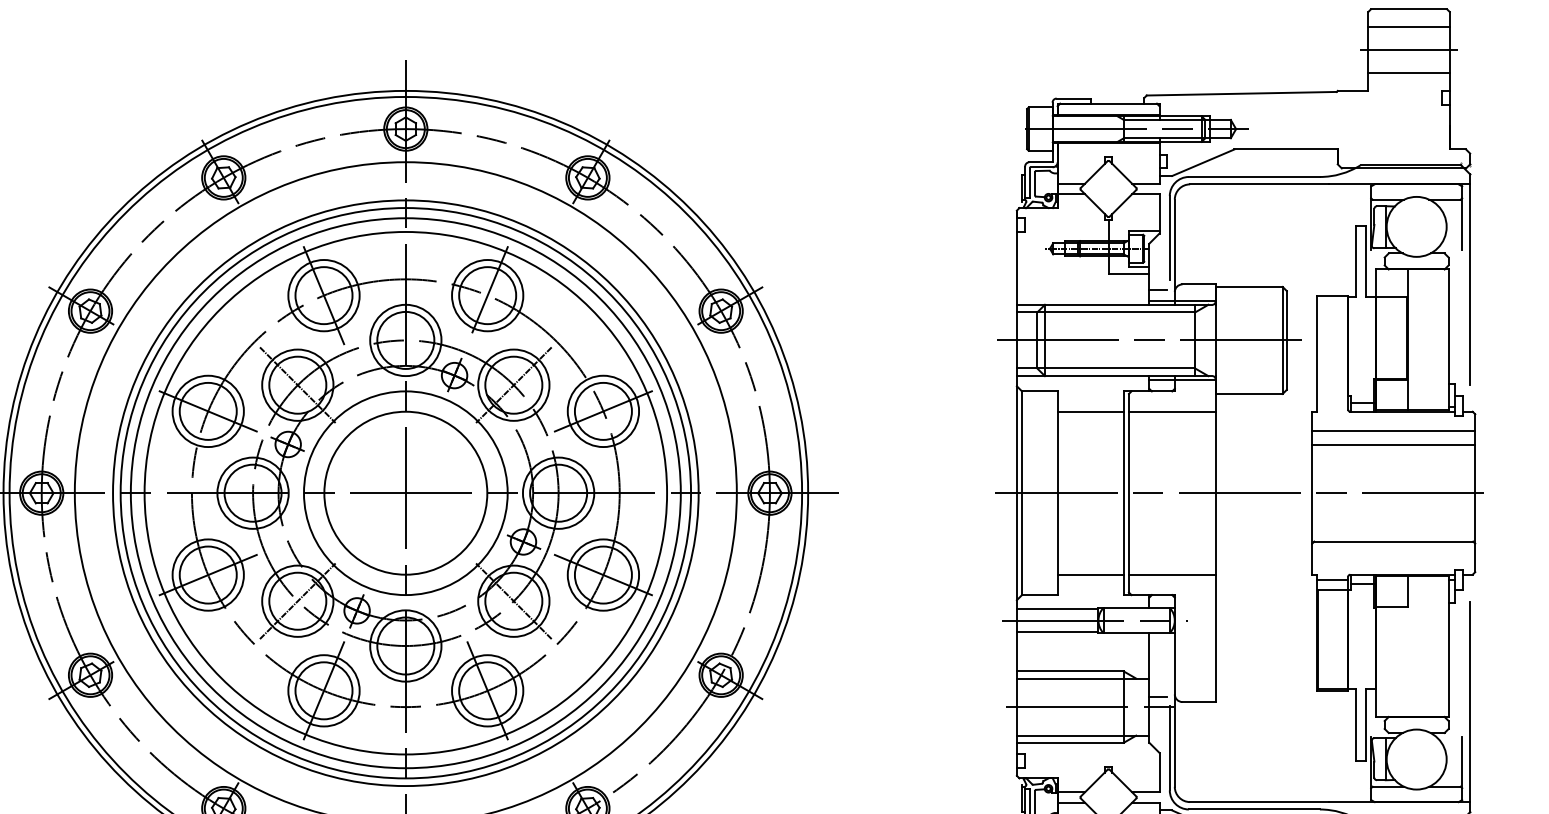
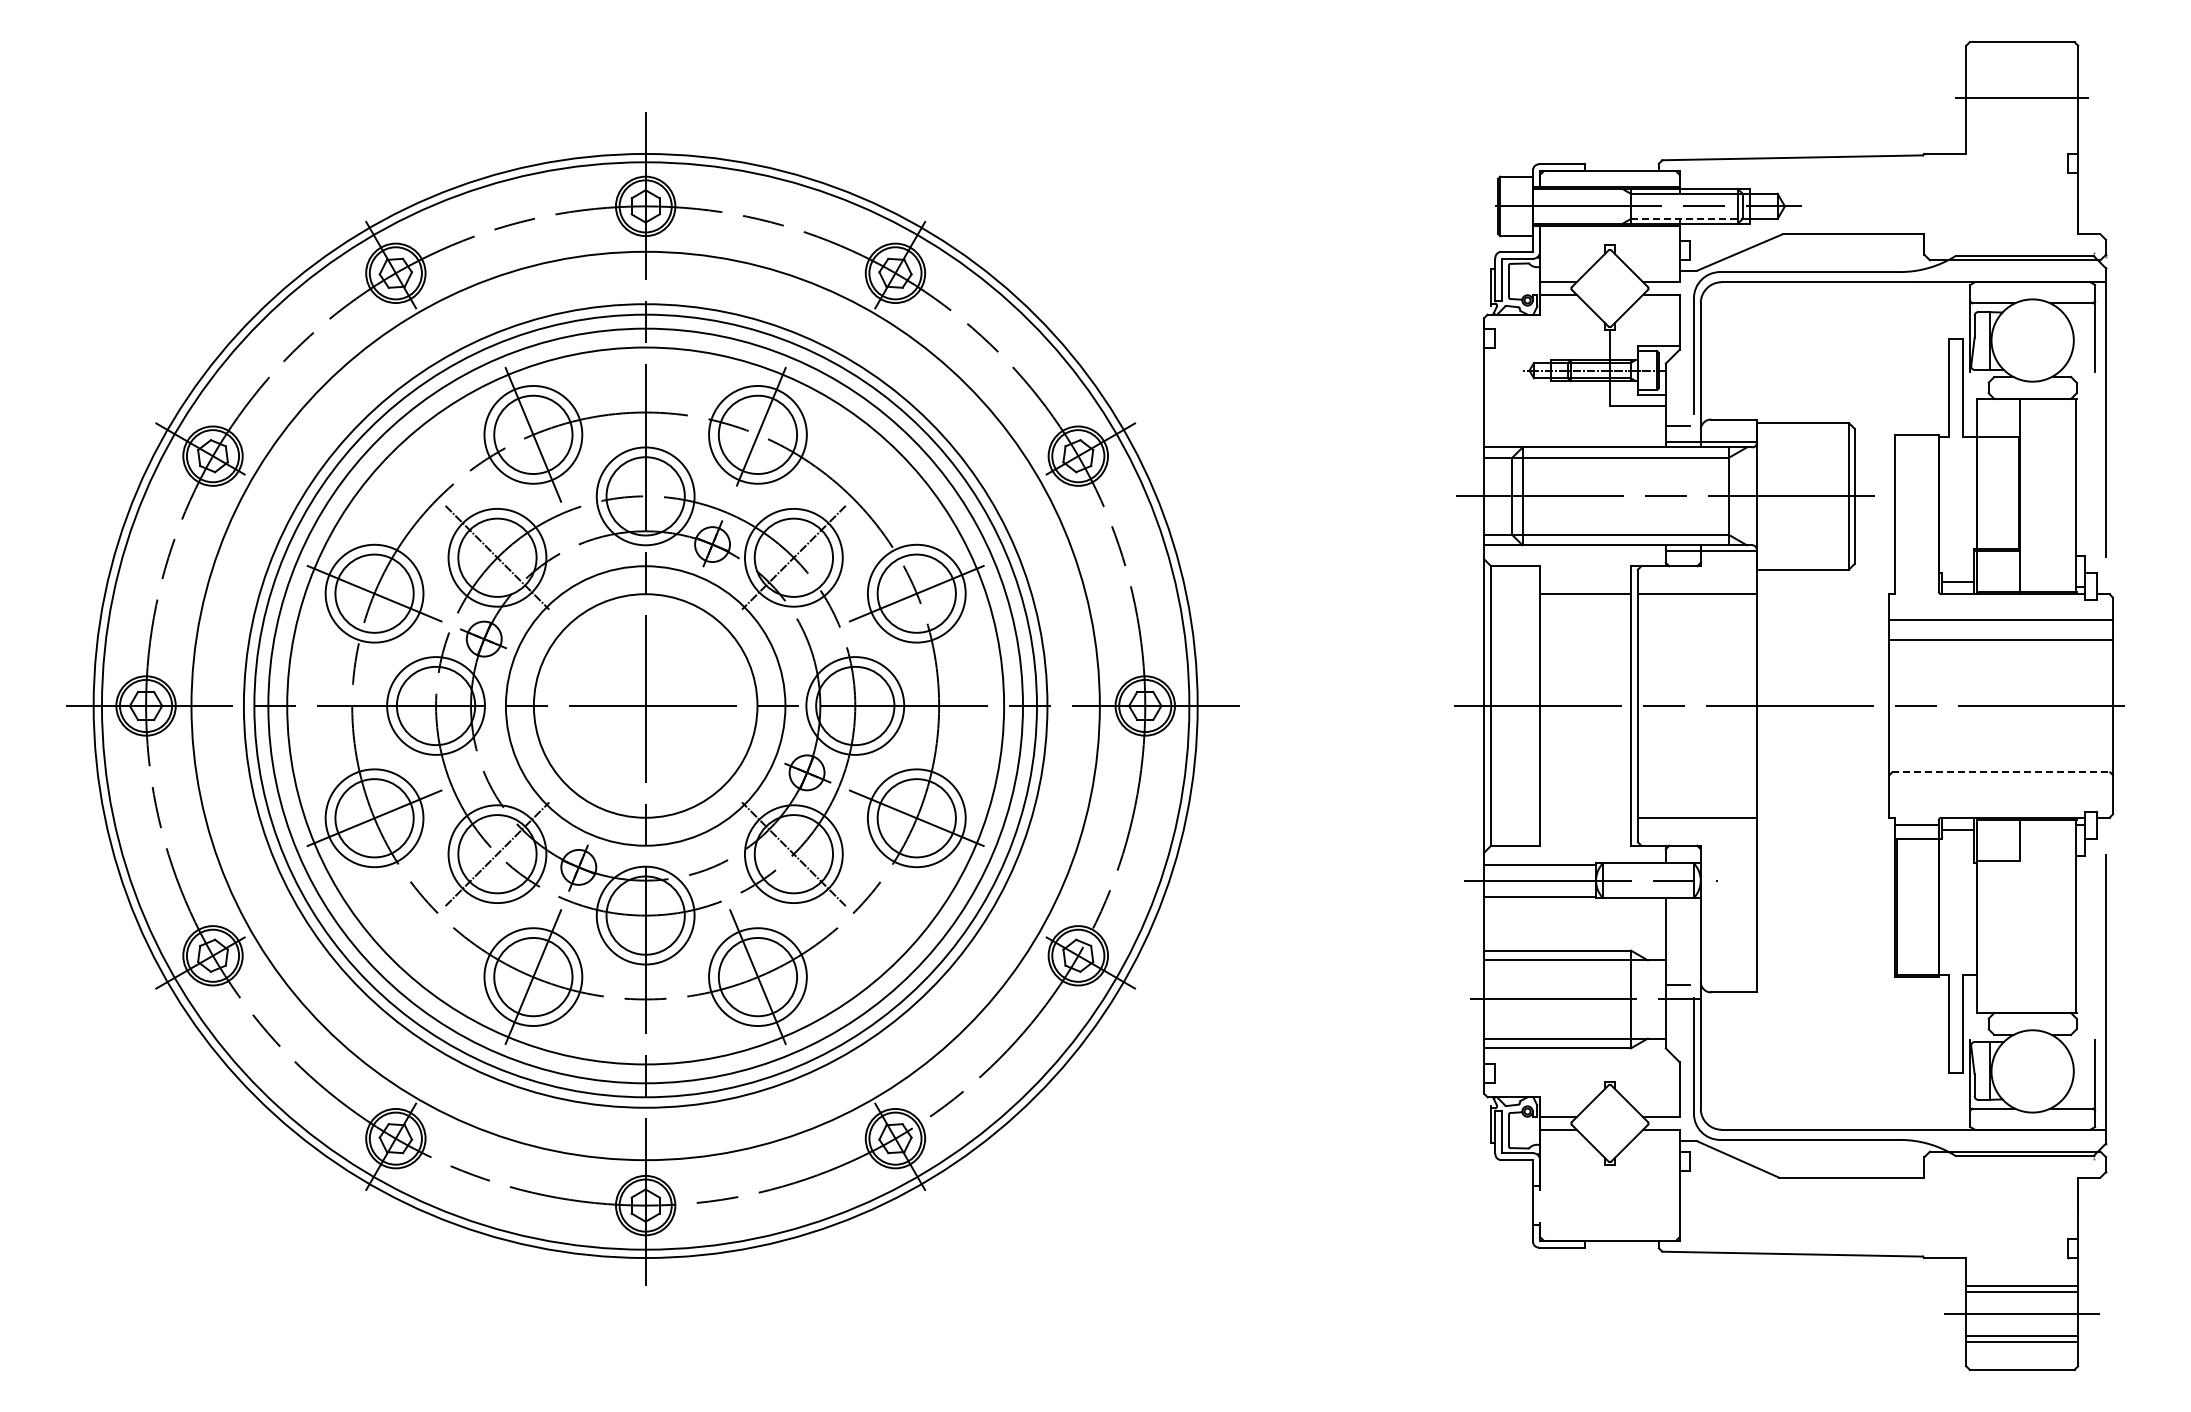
line: (1409, 27) -> (2022, 66), removed
line: (1409, 73) -> (2022, 129), removed
line: (1164, 137) -> (1686, 218), solid -> dashed
line: (1393, 541) -> (2001, 772), solid -> dashed
line: (1090, 574) -> (1585, 817), removed

